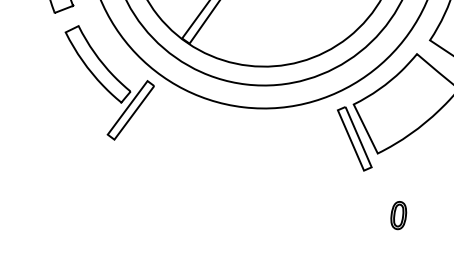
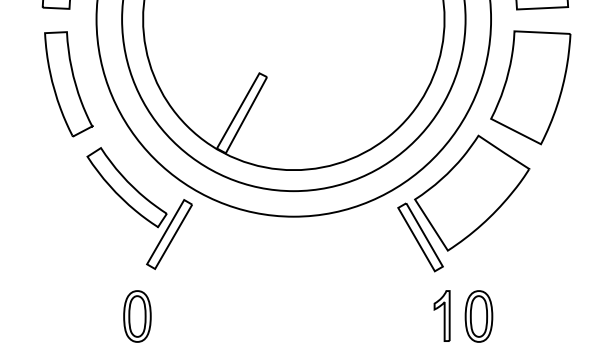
part: (93, 180) -> (137, 316), added
part: (365, 210) -> (441, 315), added
part: (398, 215) -> (478, 316), size x1.67

